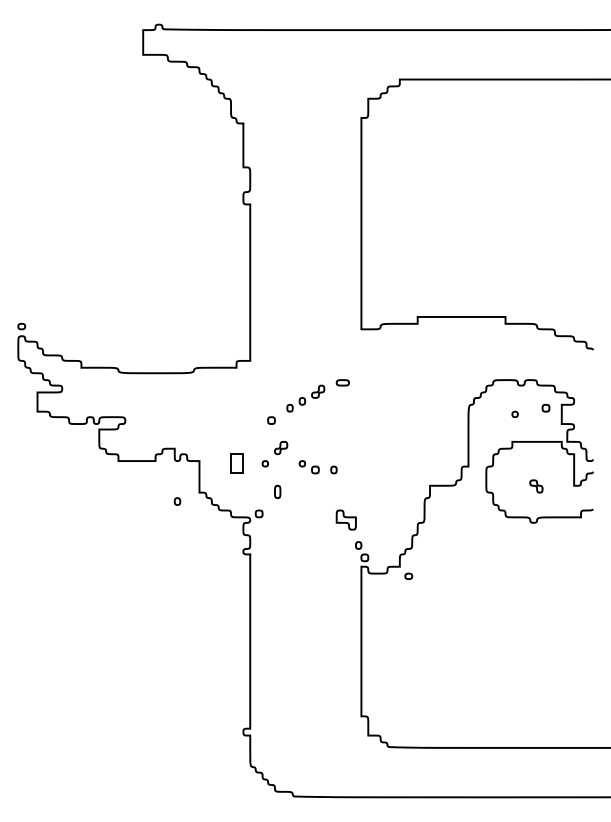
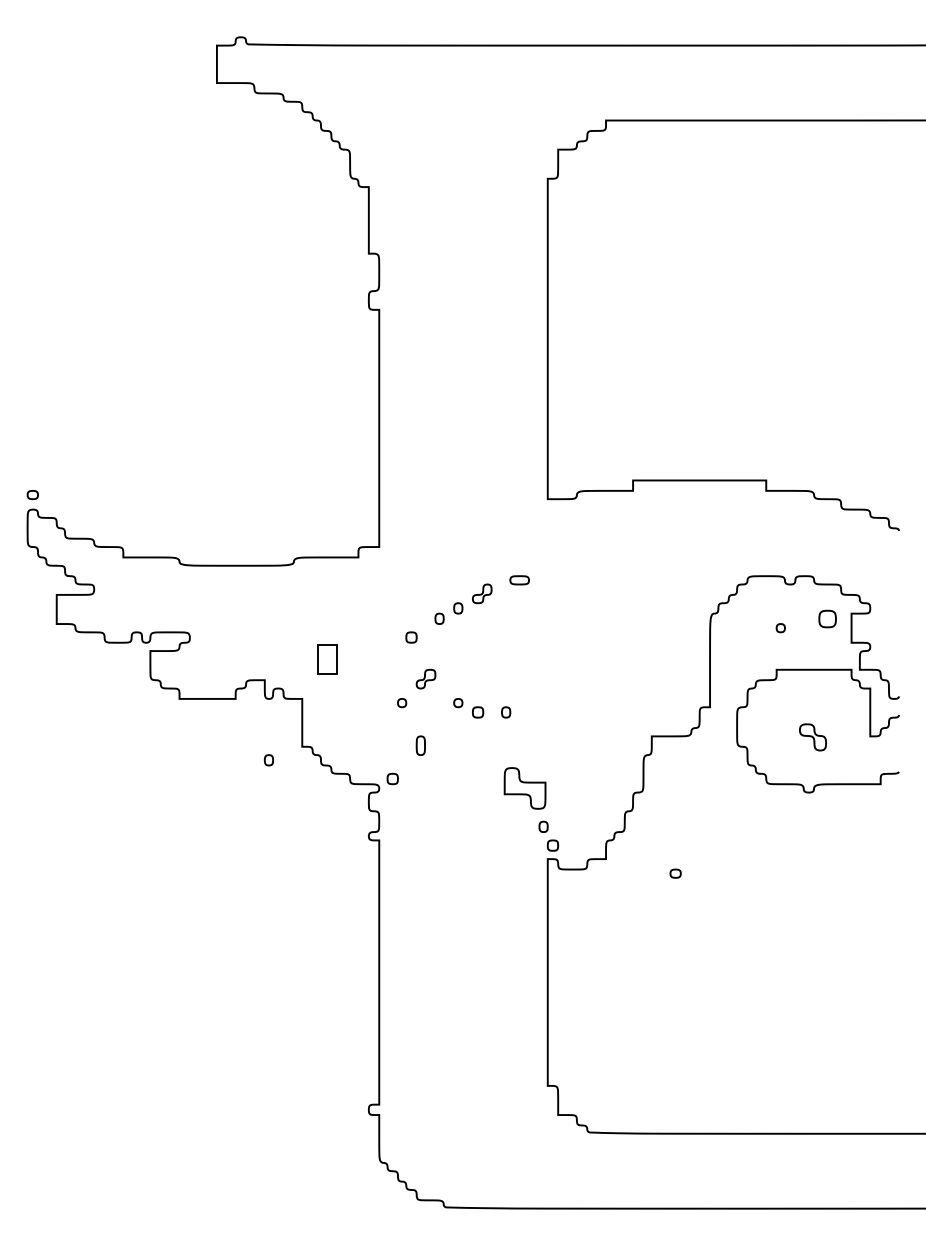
part: (545, 407) -> (826, 617), size x1.6
part: (236, 463) -> (326, 658), moved
part: (536, 486) -> (813, 737), size x1.4
part: (345, 519) -> (523, 787), size x1.4
part: (408, 575) -> (675, 872), moved

